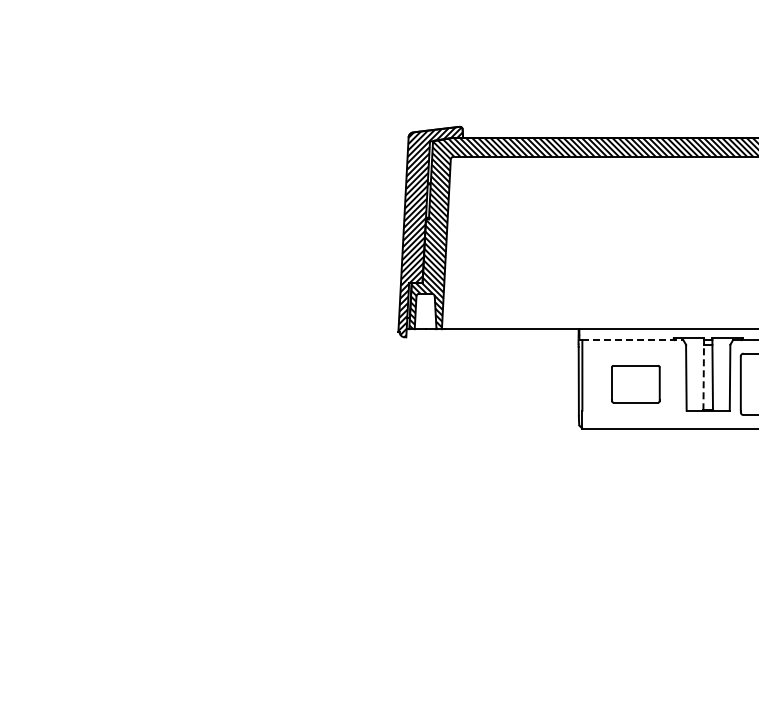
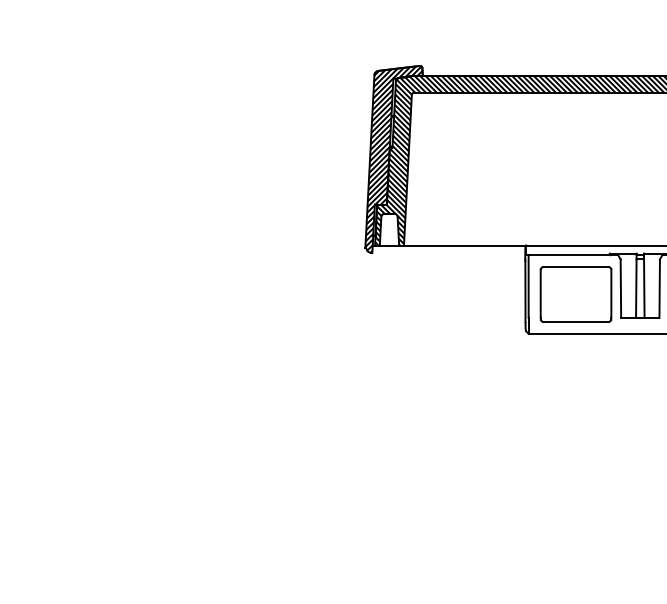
line: (633, 340) -> (573, 255), dashed -> solid
line: (703, 377) -> (636, 288), dashed -> solid
part: (635, 383) -> (575, 293), size x1.67

